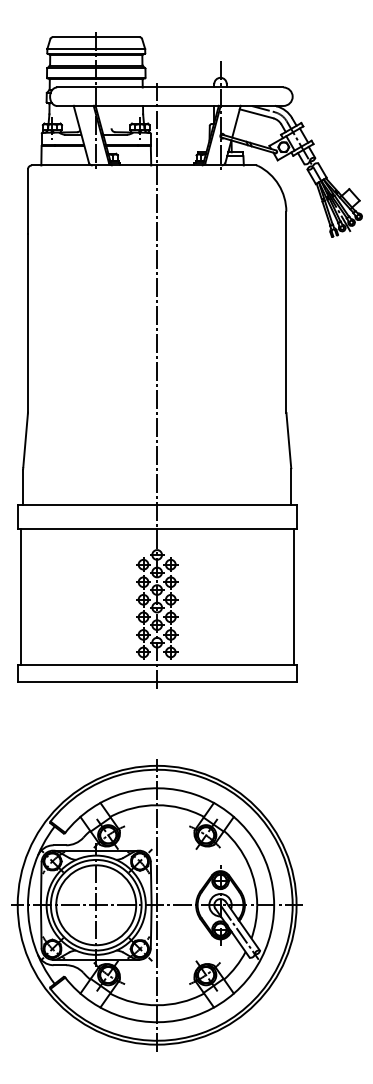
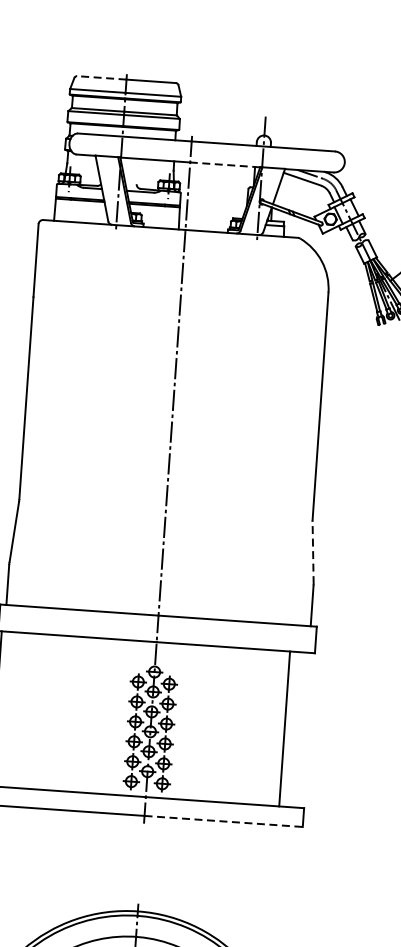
line: (74, 37) -> (101, 78), solid -> dashed
line: (187, 106) -> (224, 165), solid -> dashed
line: (288, 440) -> (312, 552), solid -> dashed
line: (293, 596) -> (284, 728), moved
line: (226, 681) -> (223, 821), solid -> dashed

